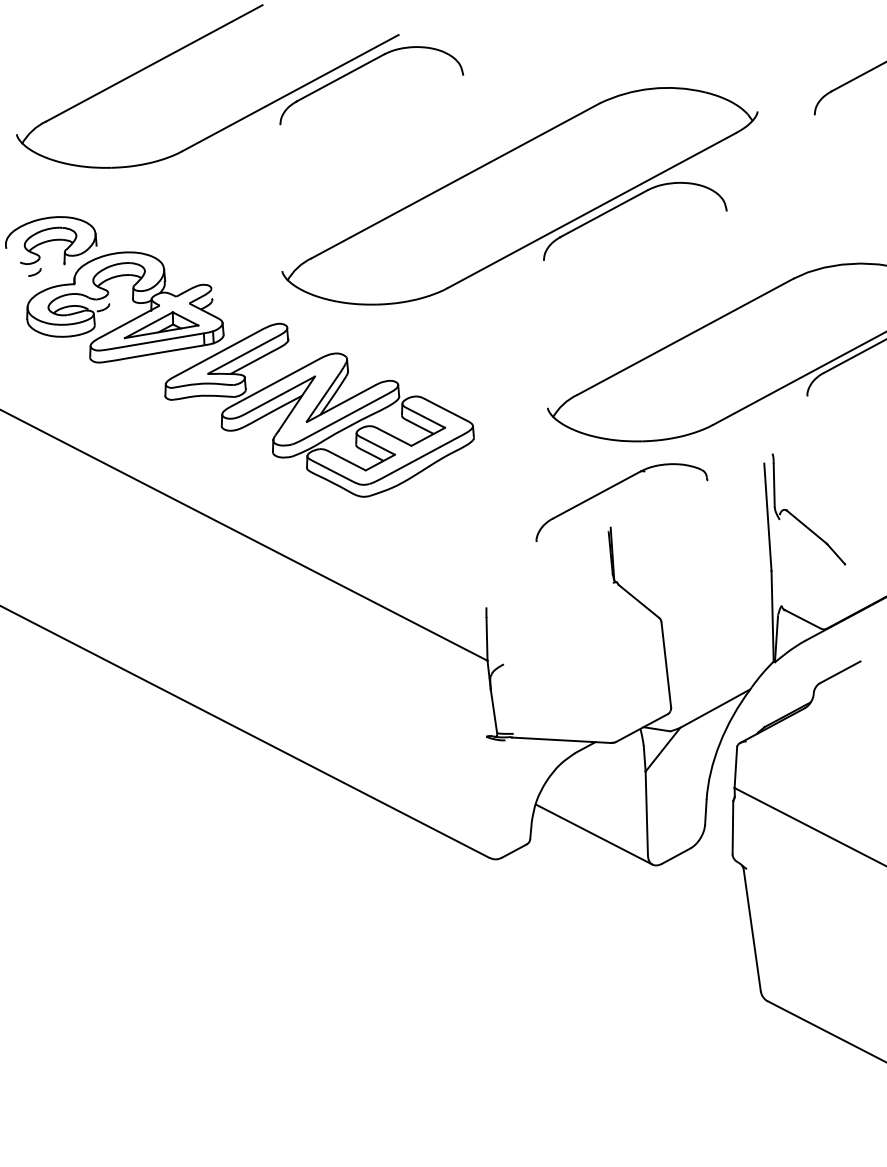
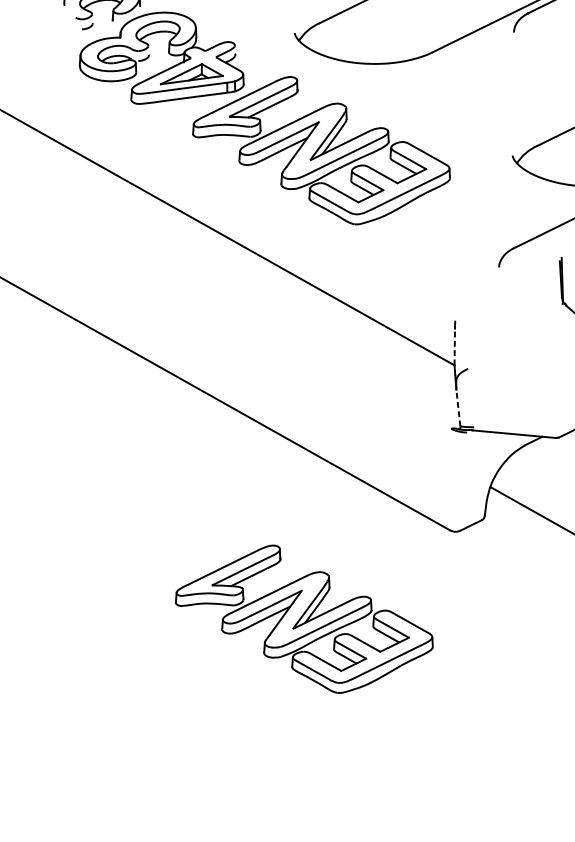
line: (487, 638) -> (455, 346), solid -> dashed
line: (493, 710) -> (457, 407), solid -> dashed
part: (319, 969) -> (304, 618), added

